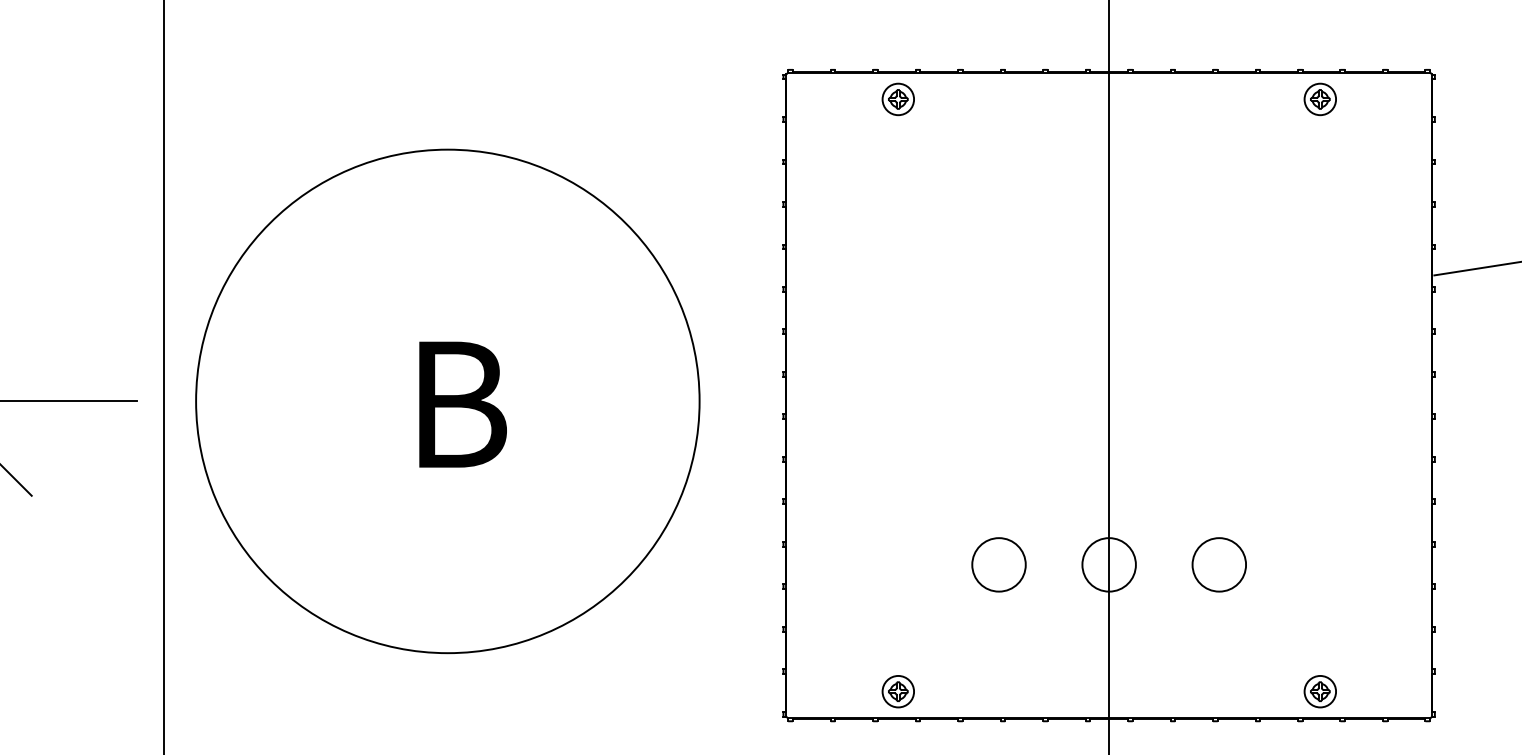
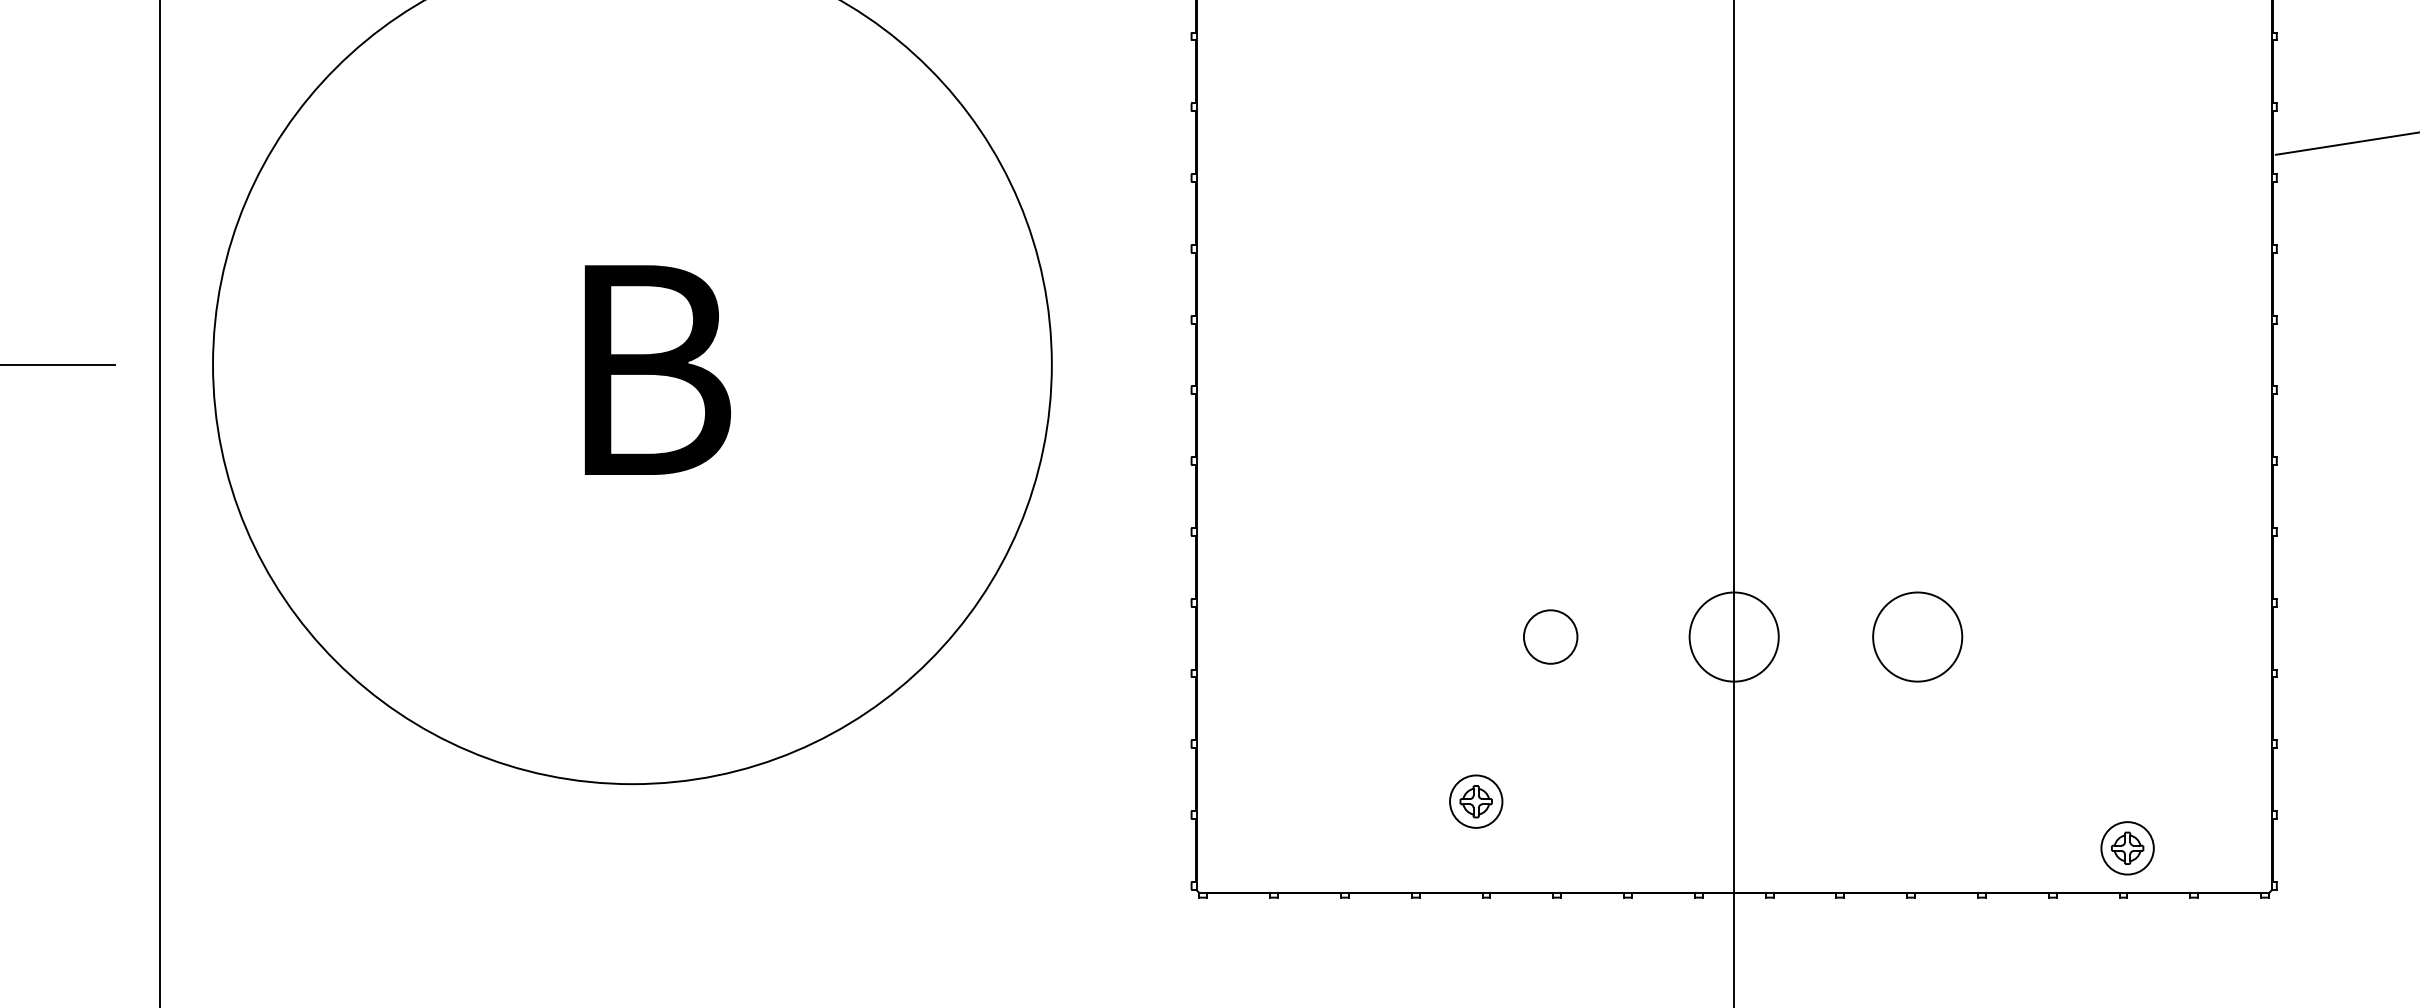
circle: (998, 564) -> (1549, 636), size x0.6
part: (897, 691) -> (1474, 801), moved
part: (1319, 691) -> (2126, 848), moved

